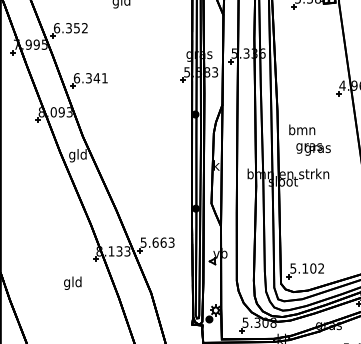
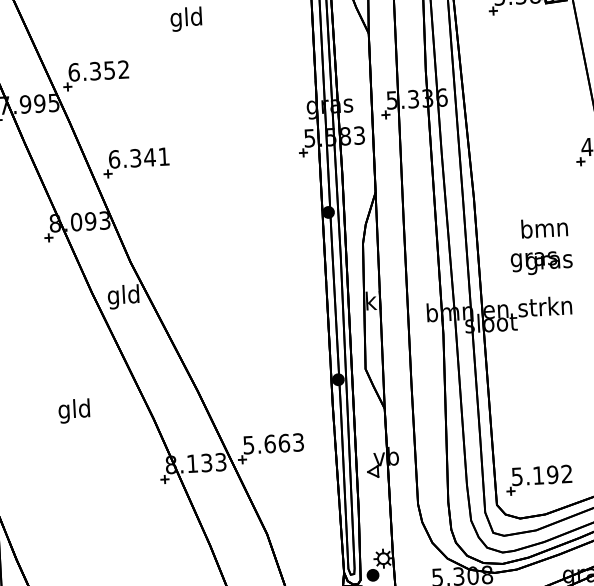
text: (302, 129) -> (545, 227), moved
text: (313, 268) -> (553, 474), 5.102 -> 5.192
text: (72, 282) -> (73, 409), moved

